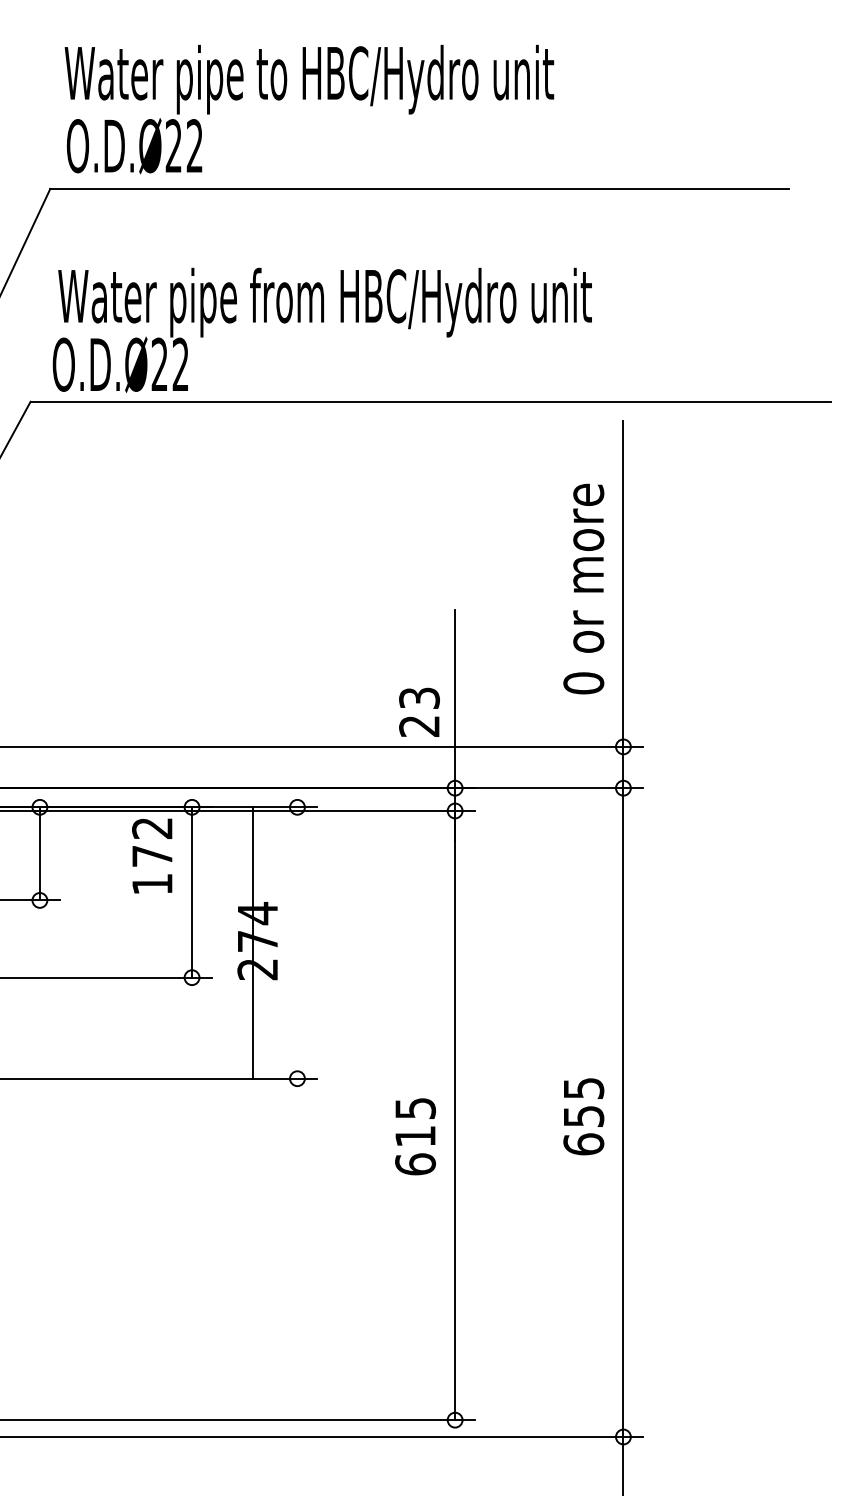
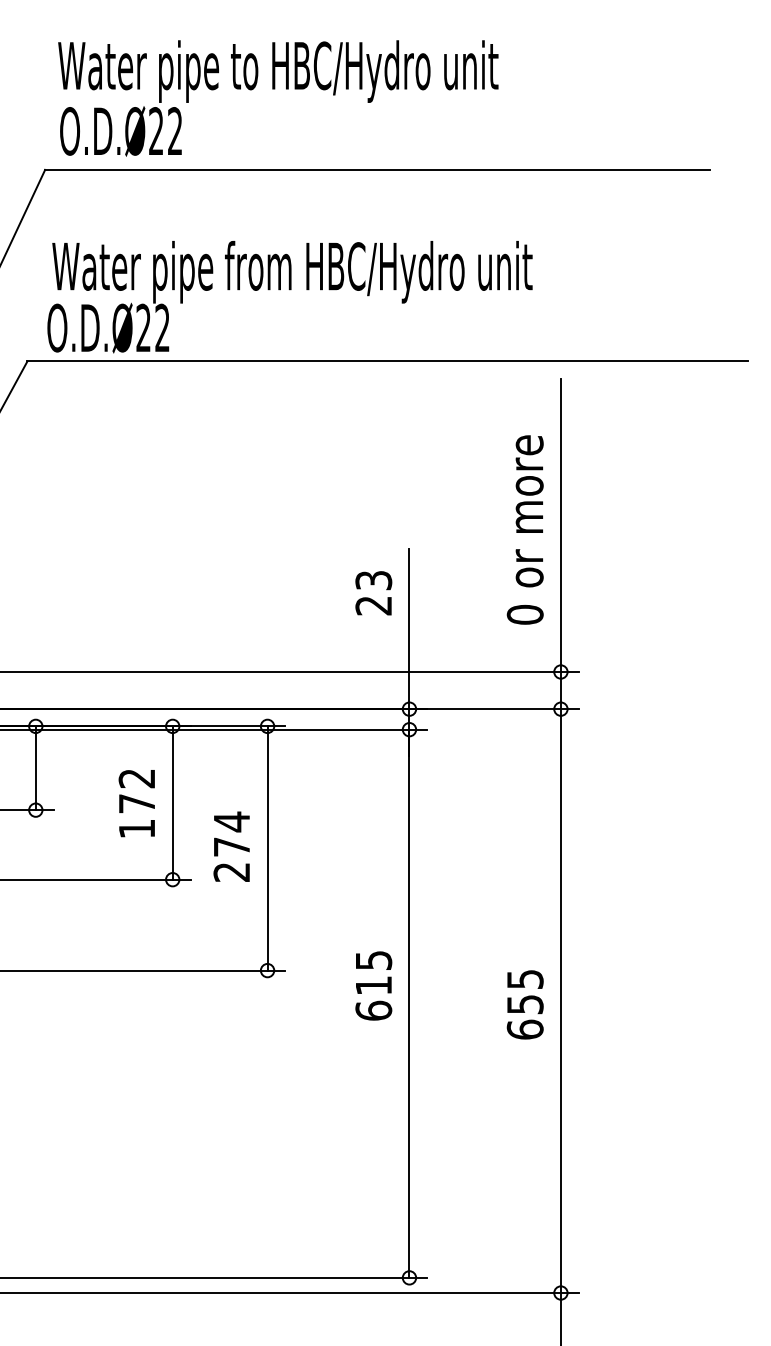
text: (419, 711) -> (373, 592), moved
text: (152, 855) -> (137, 803), moved
line: (253, 942) -> (267, 848), moved
text: (415, 1136) -> (373, 985), moved

